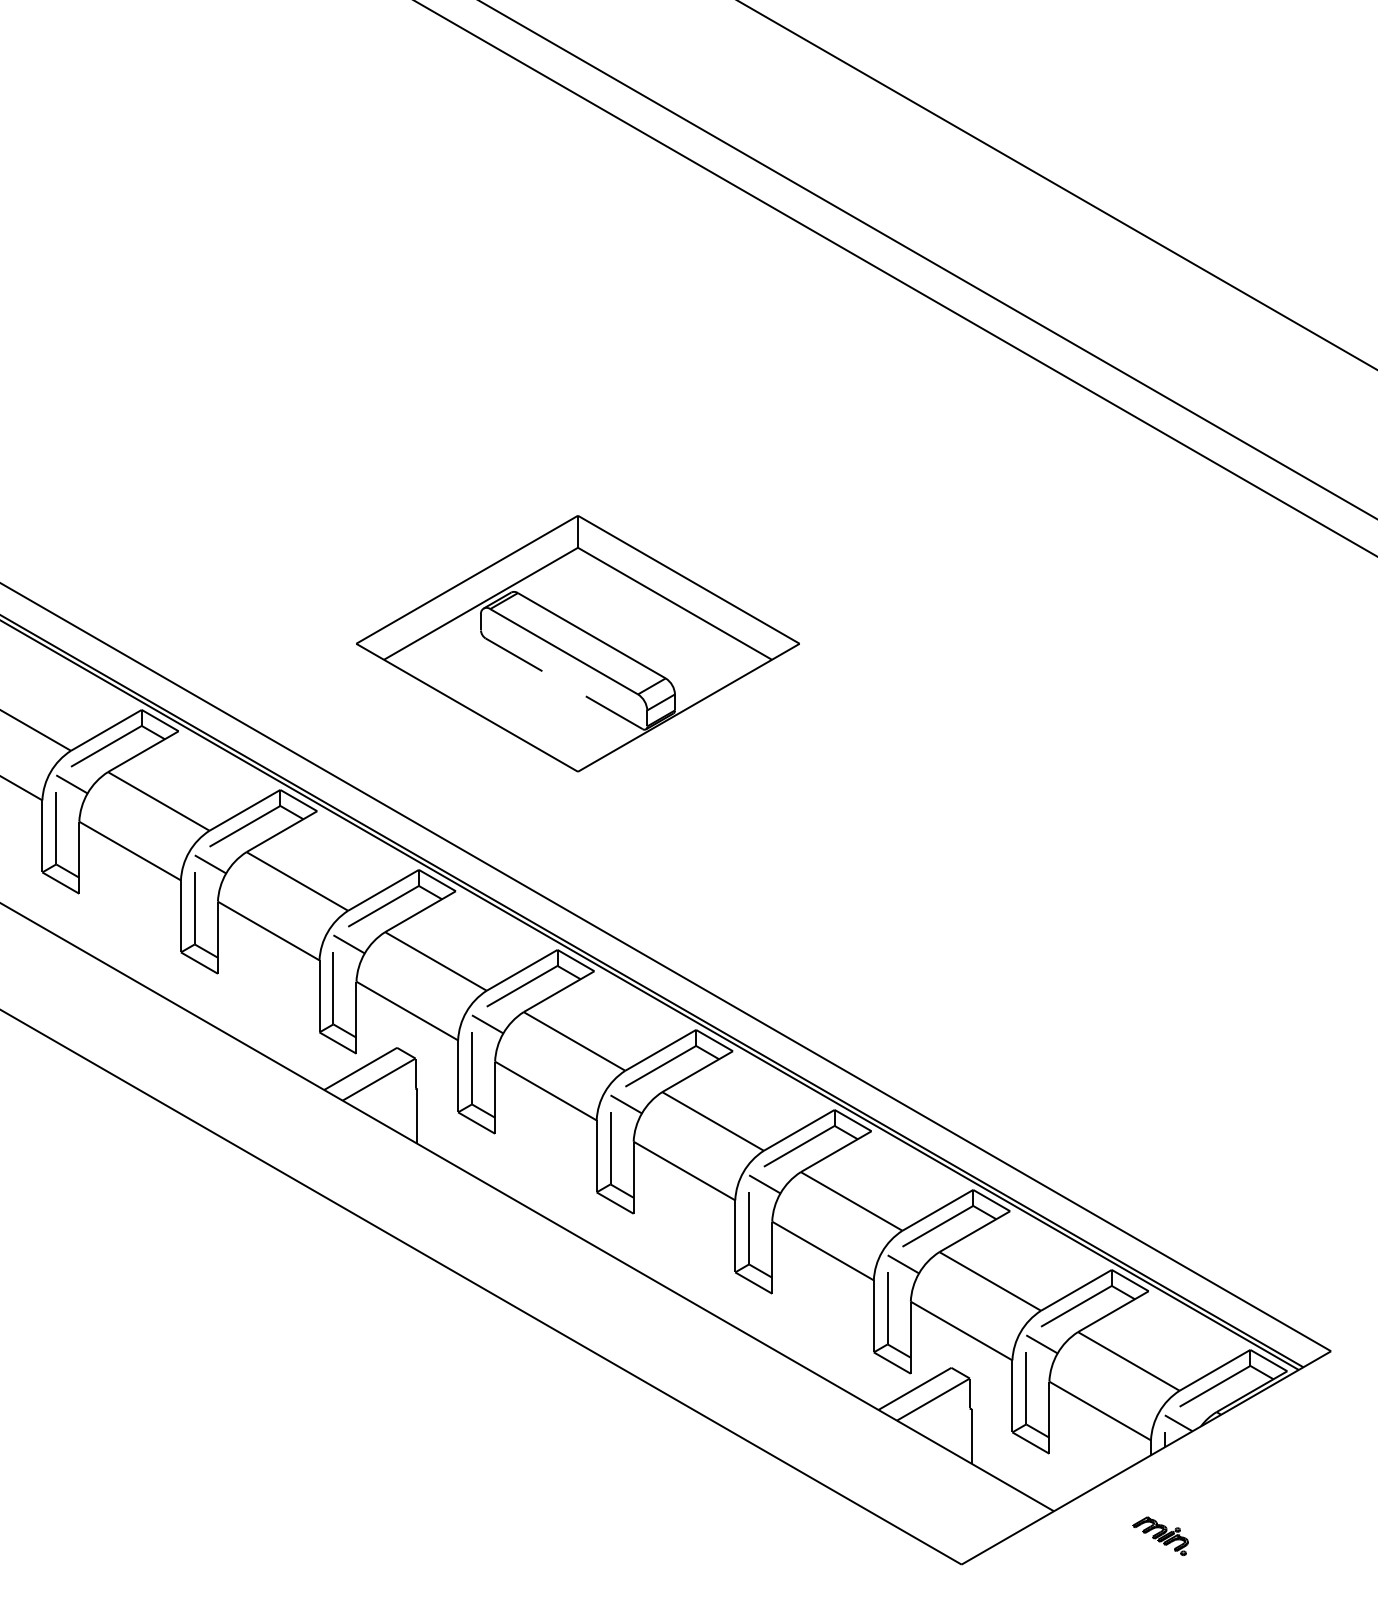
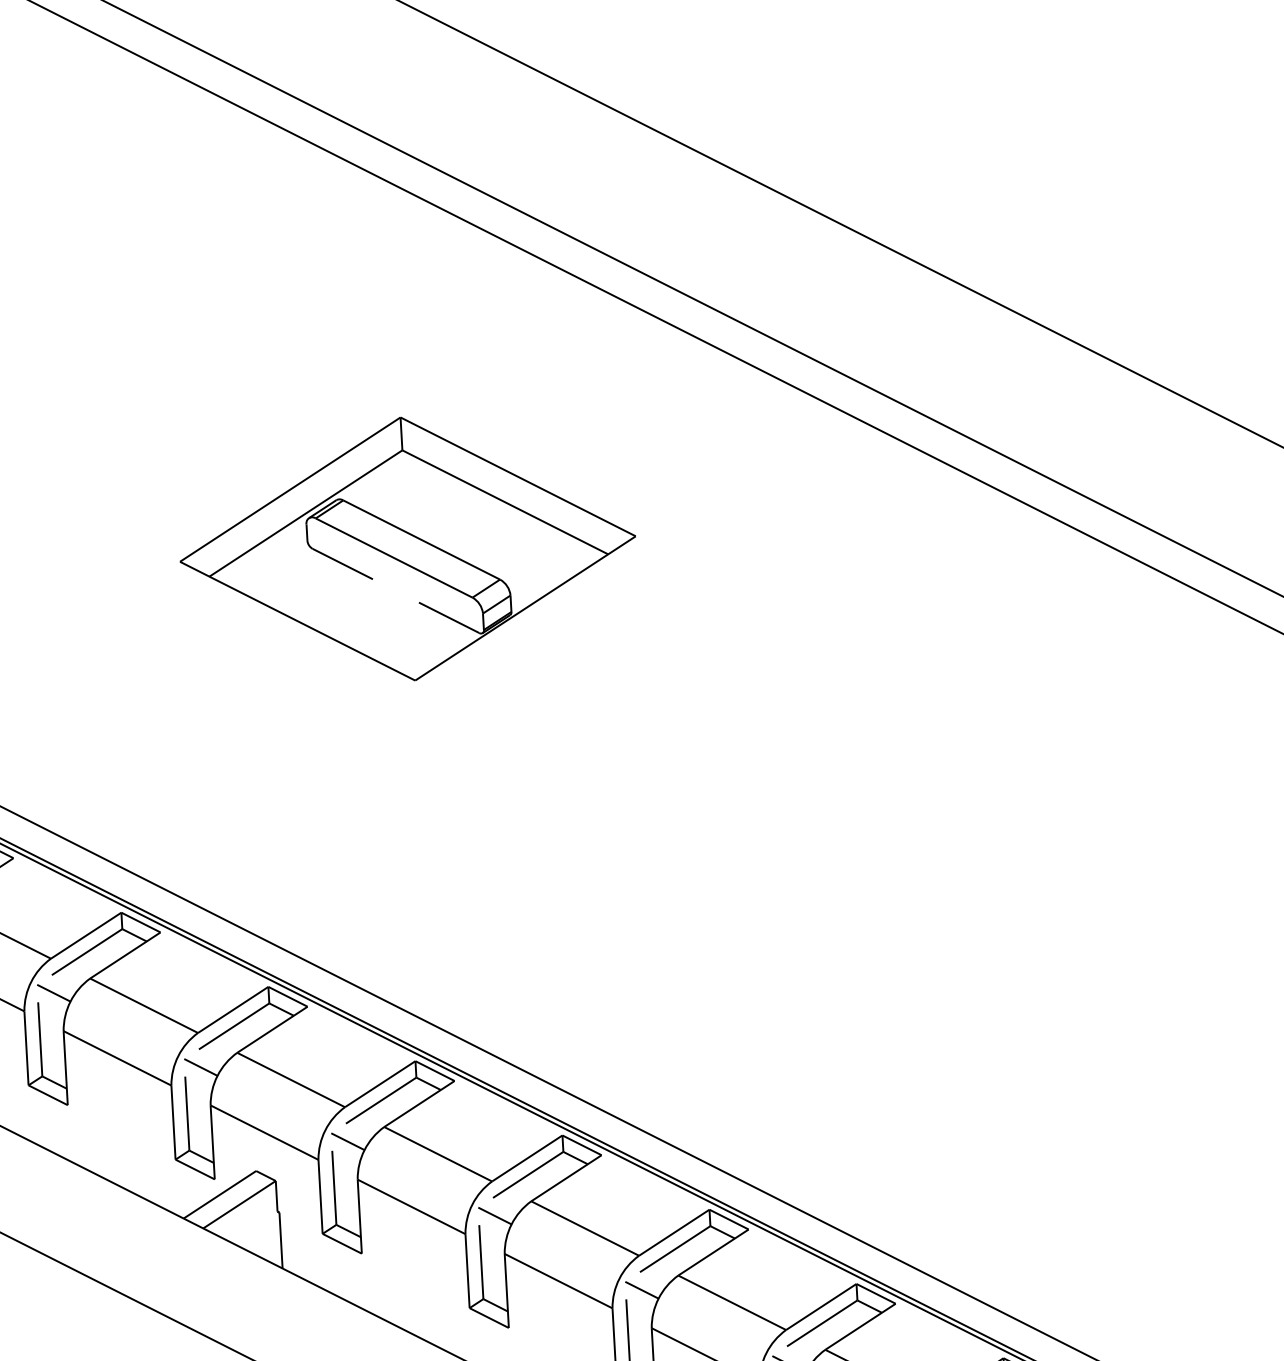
part: (577, 643) -> (407, 548), moved

